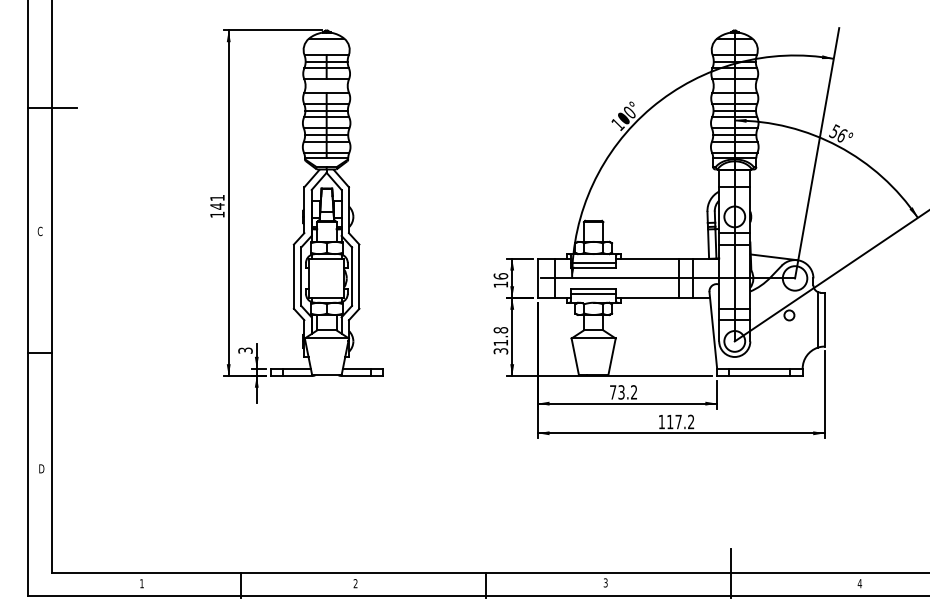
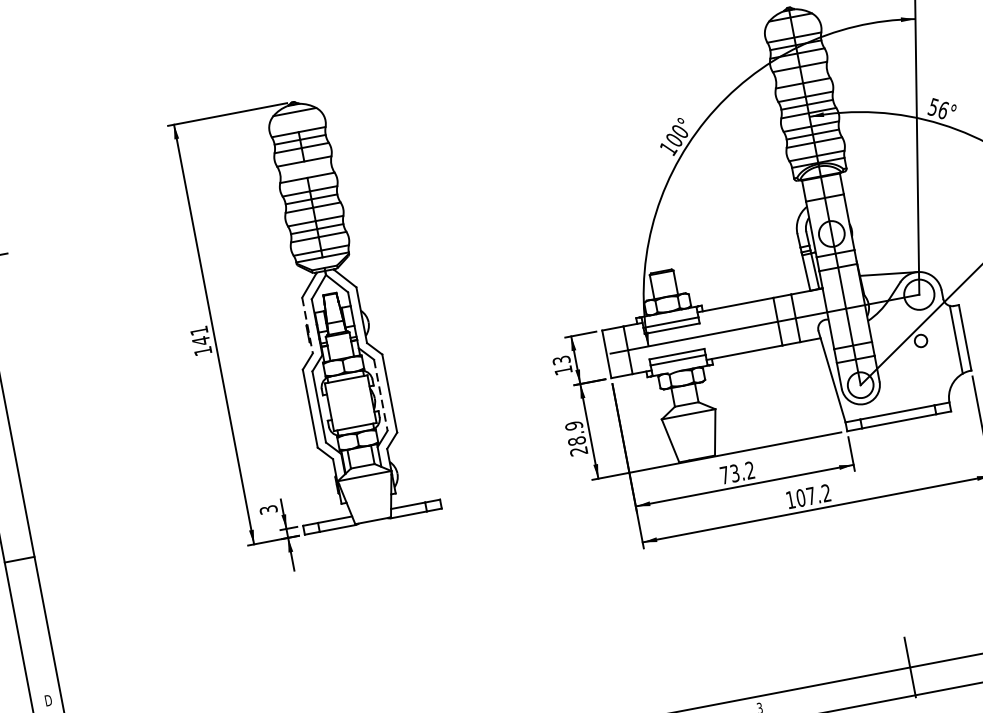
line: (304, 210) -> (307, 325), solid -> dashed
text: (500, 276) -> (561, 360), 16 -> 13
line: (352, 277) -> (381, 396), solid -> dashed
text: (500, 340) -> (575, 438), 31.8 -> 28.9
text: (670, 421) -> (801, 497), 117.2 -> 107.2

